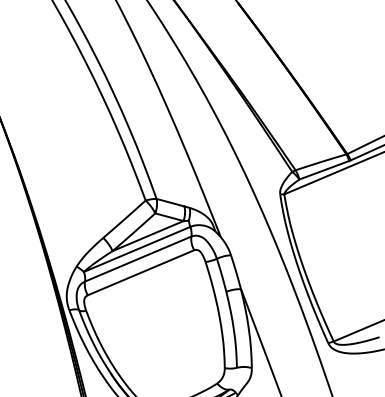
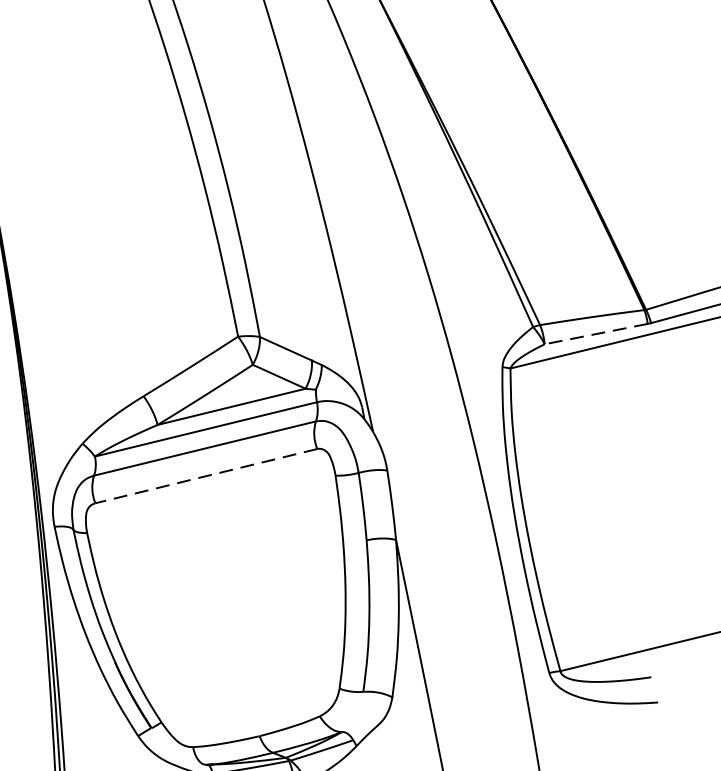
line: (324, 170) -> (596, 334), solid -> dashed
line: (141, 272) -> (207, 475), solid -> dashed

